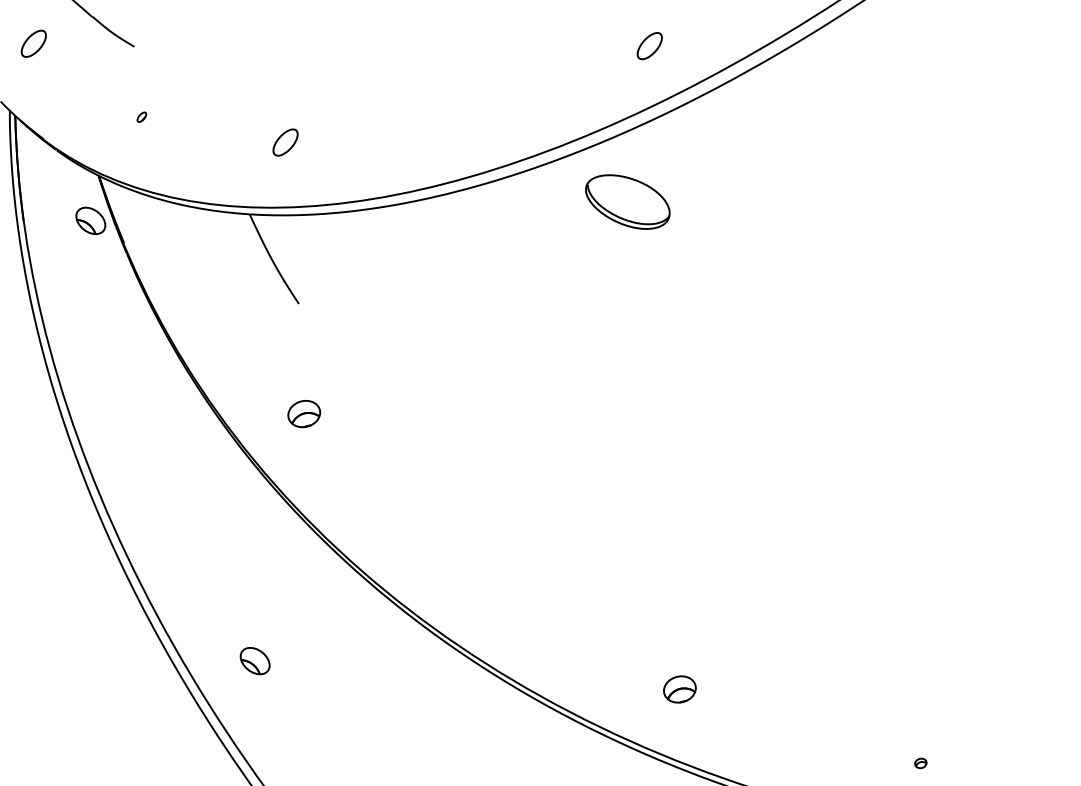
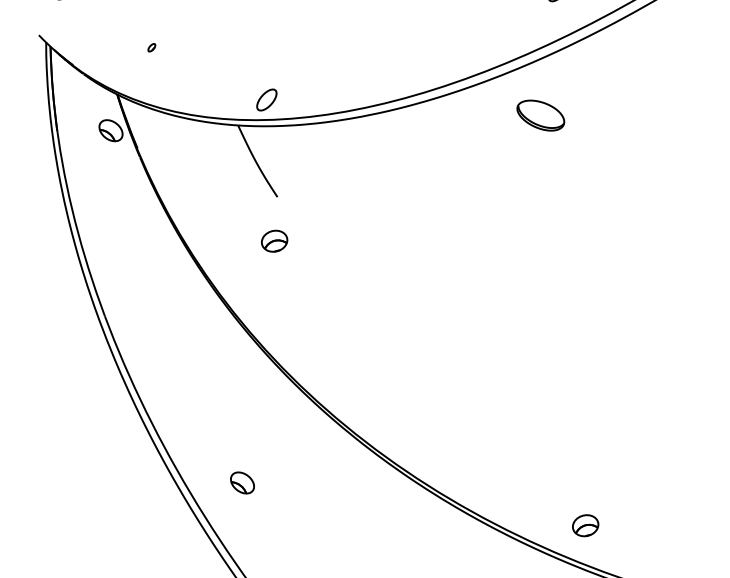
part: (285, 142) -> (266, 99), moved
part: (627, 201) -> (540, 115), size x0.7
part: (304, 413) -> (274, 240), moved
part: (679, 689) -> (585, 525), moved

